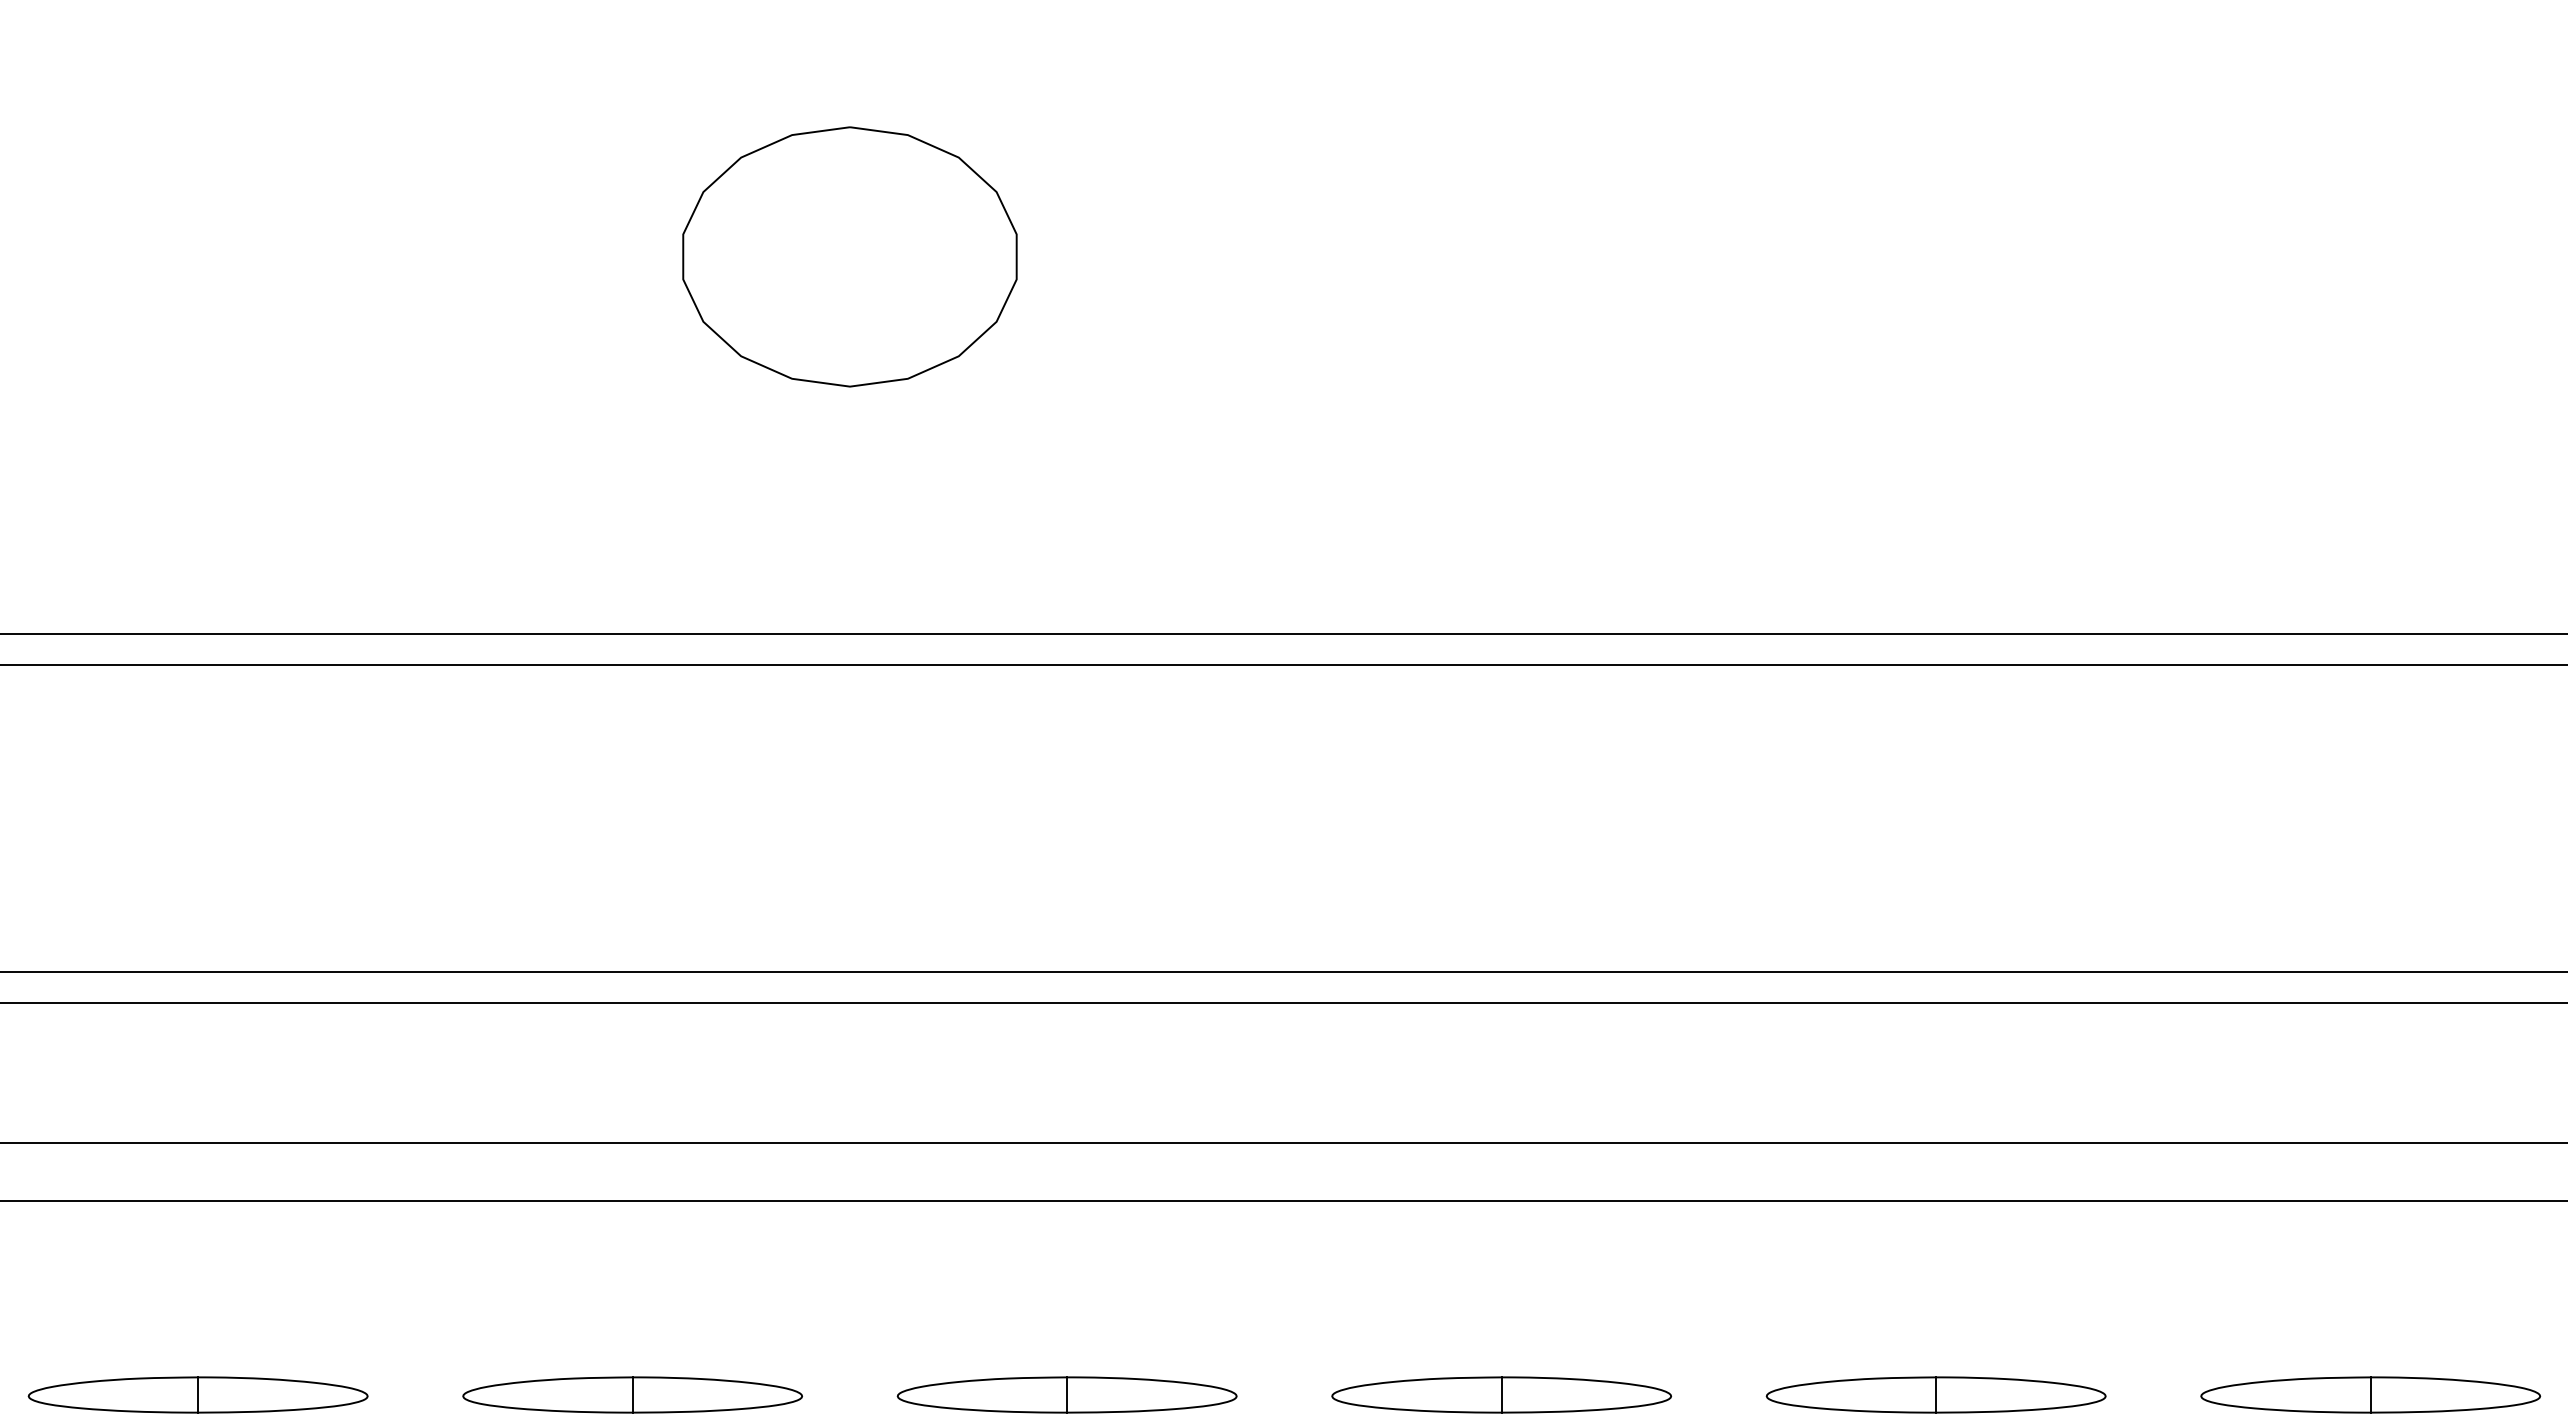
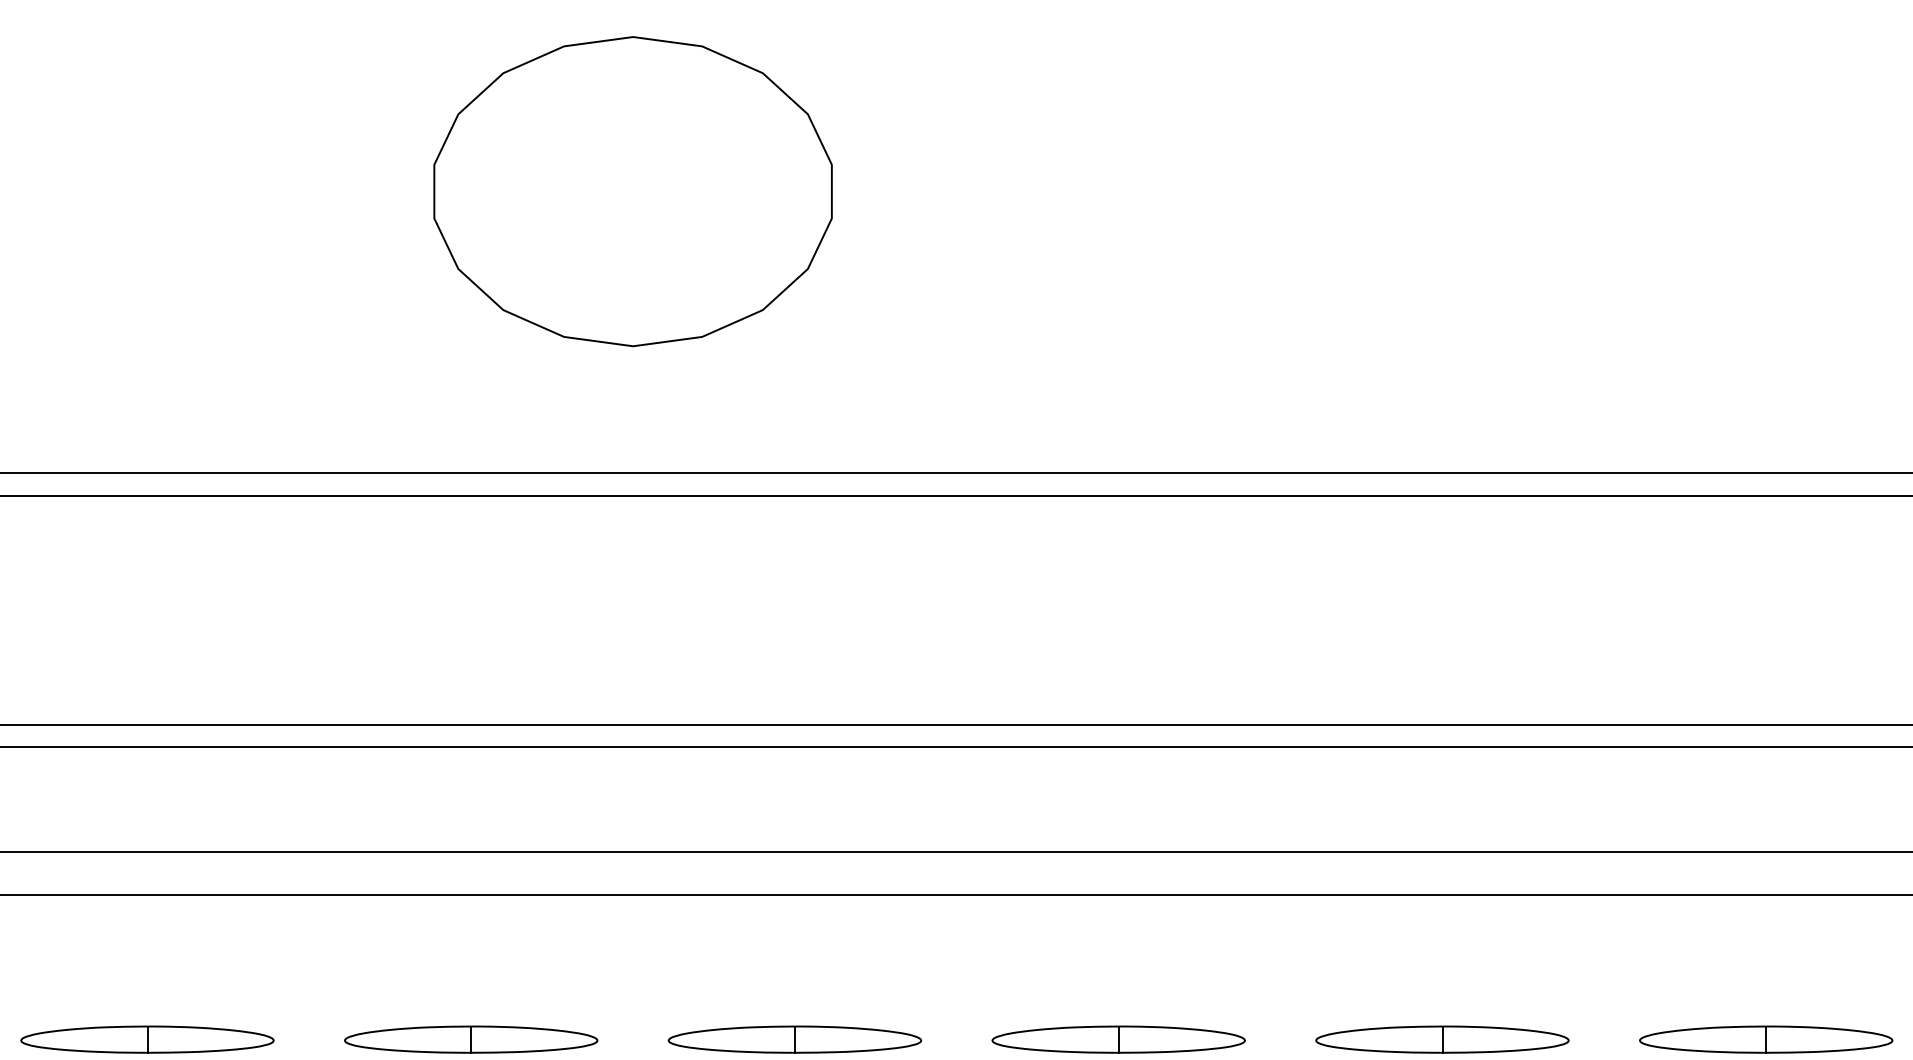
part: (849, 256) -> (632, 191), size x1.6

